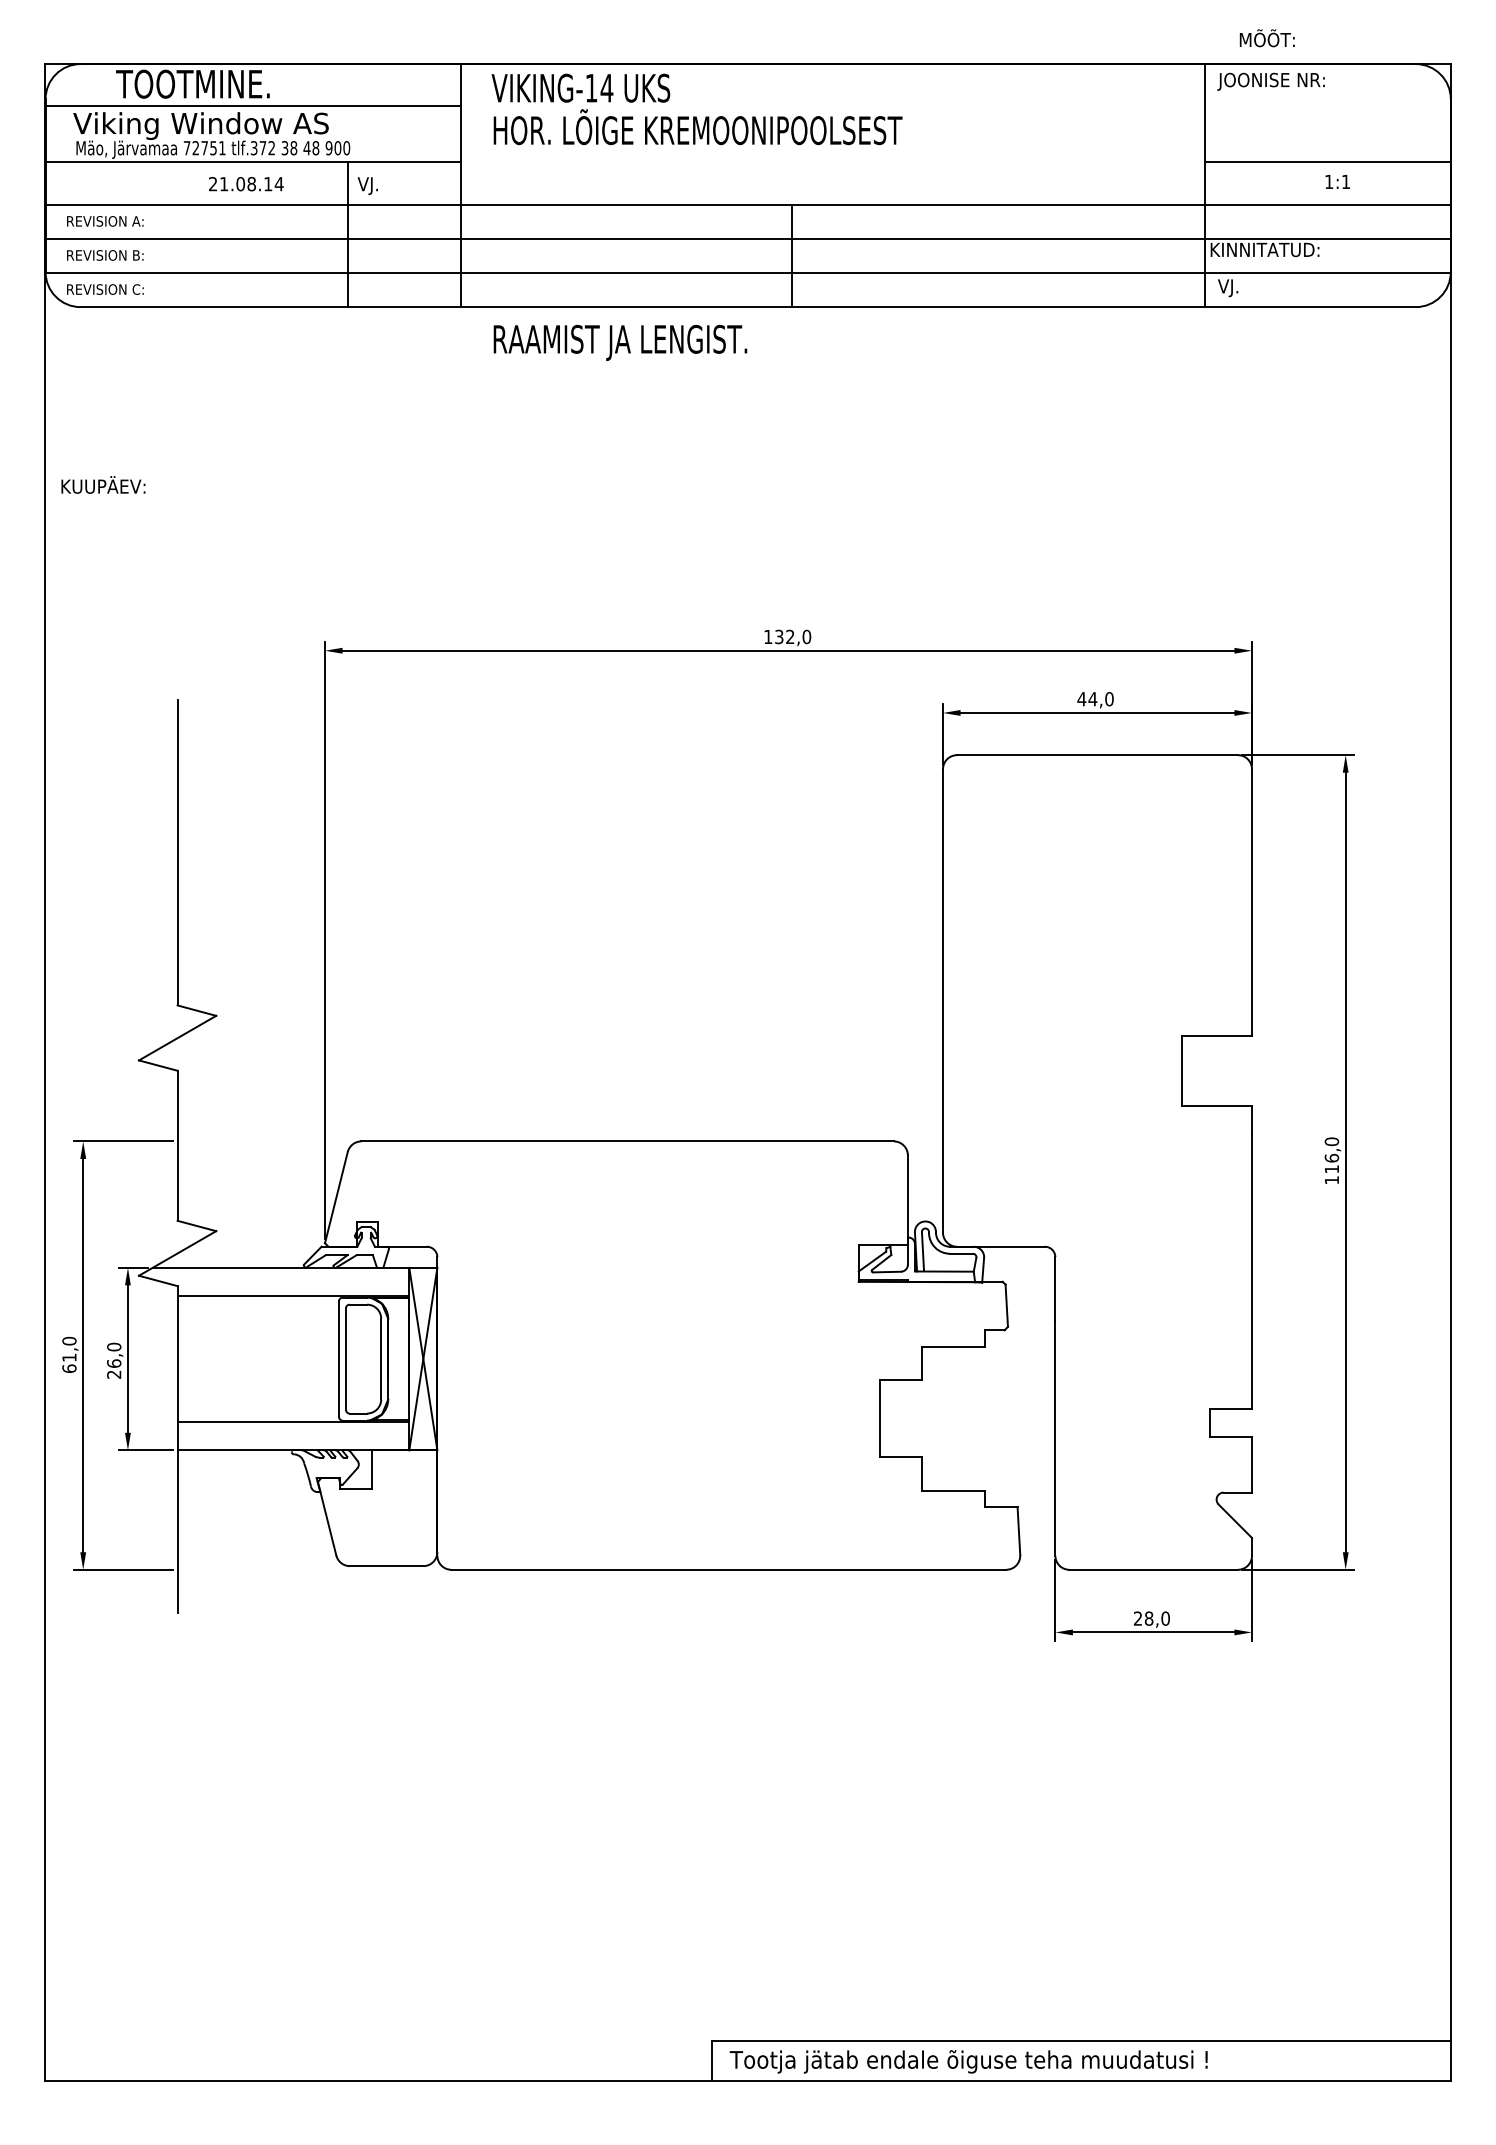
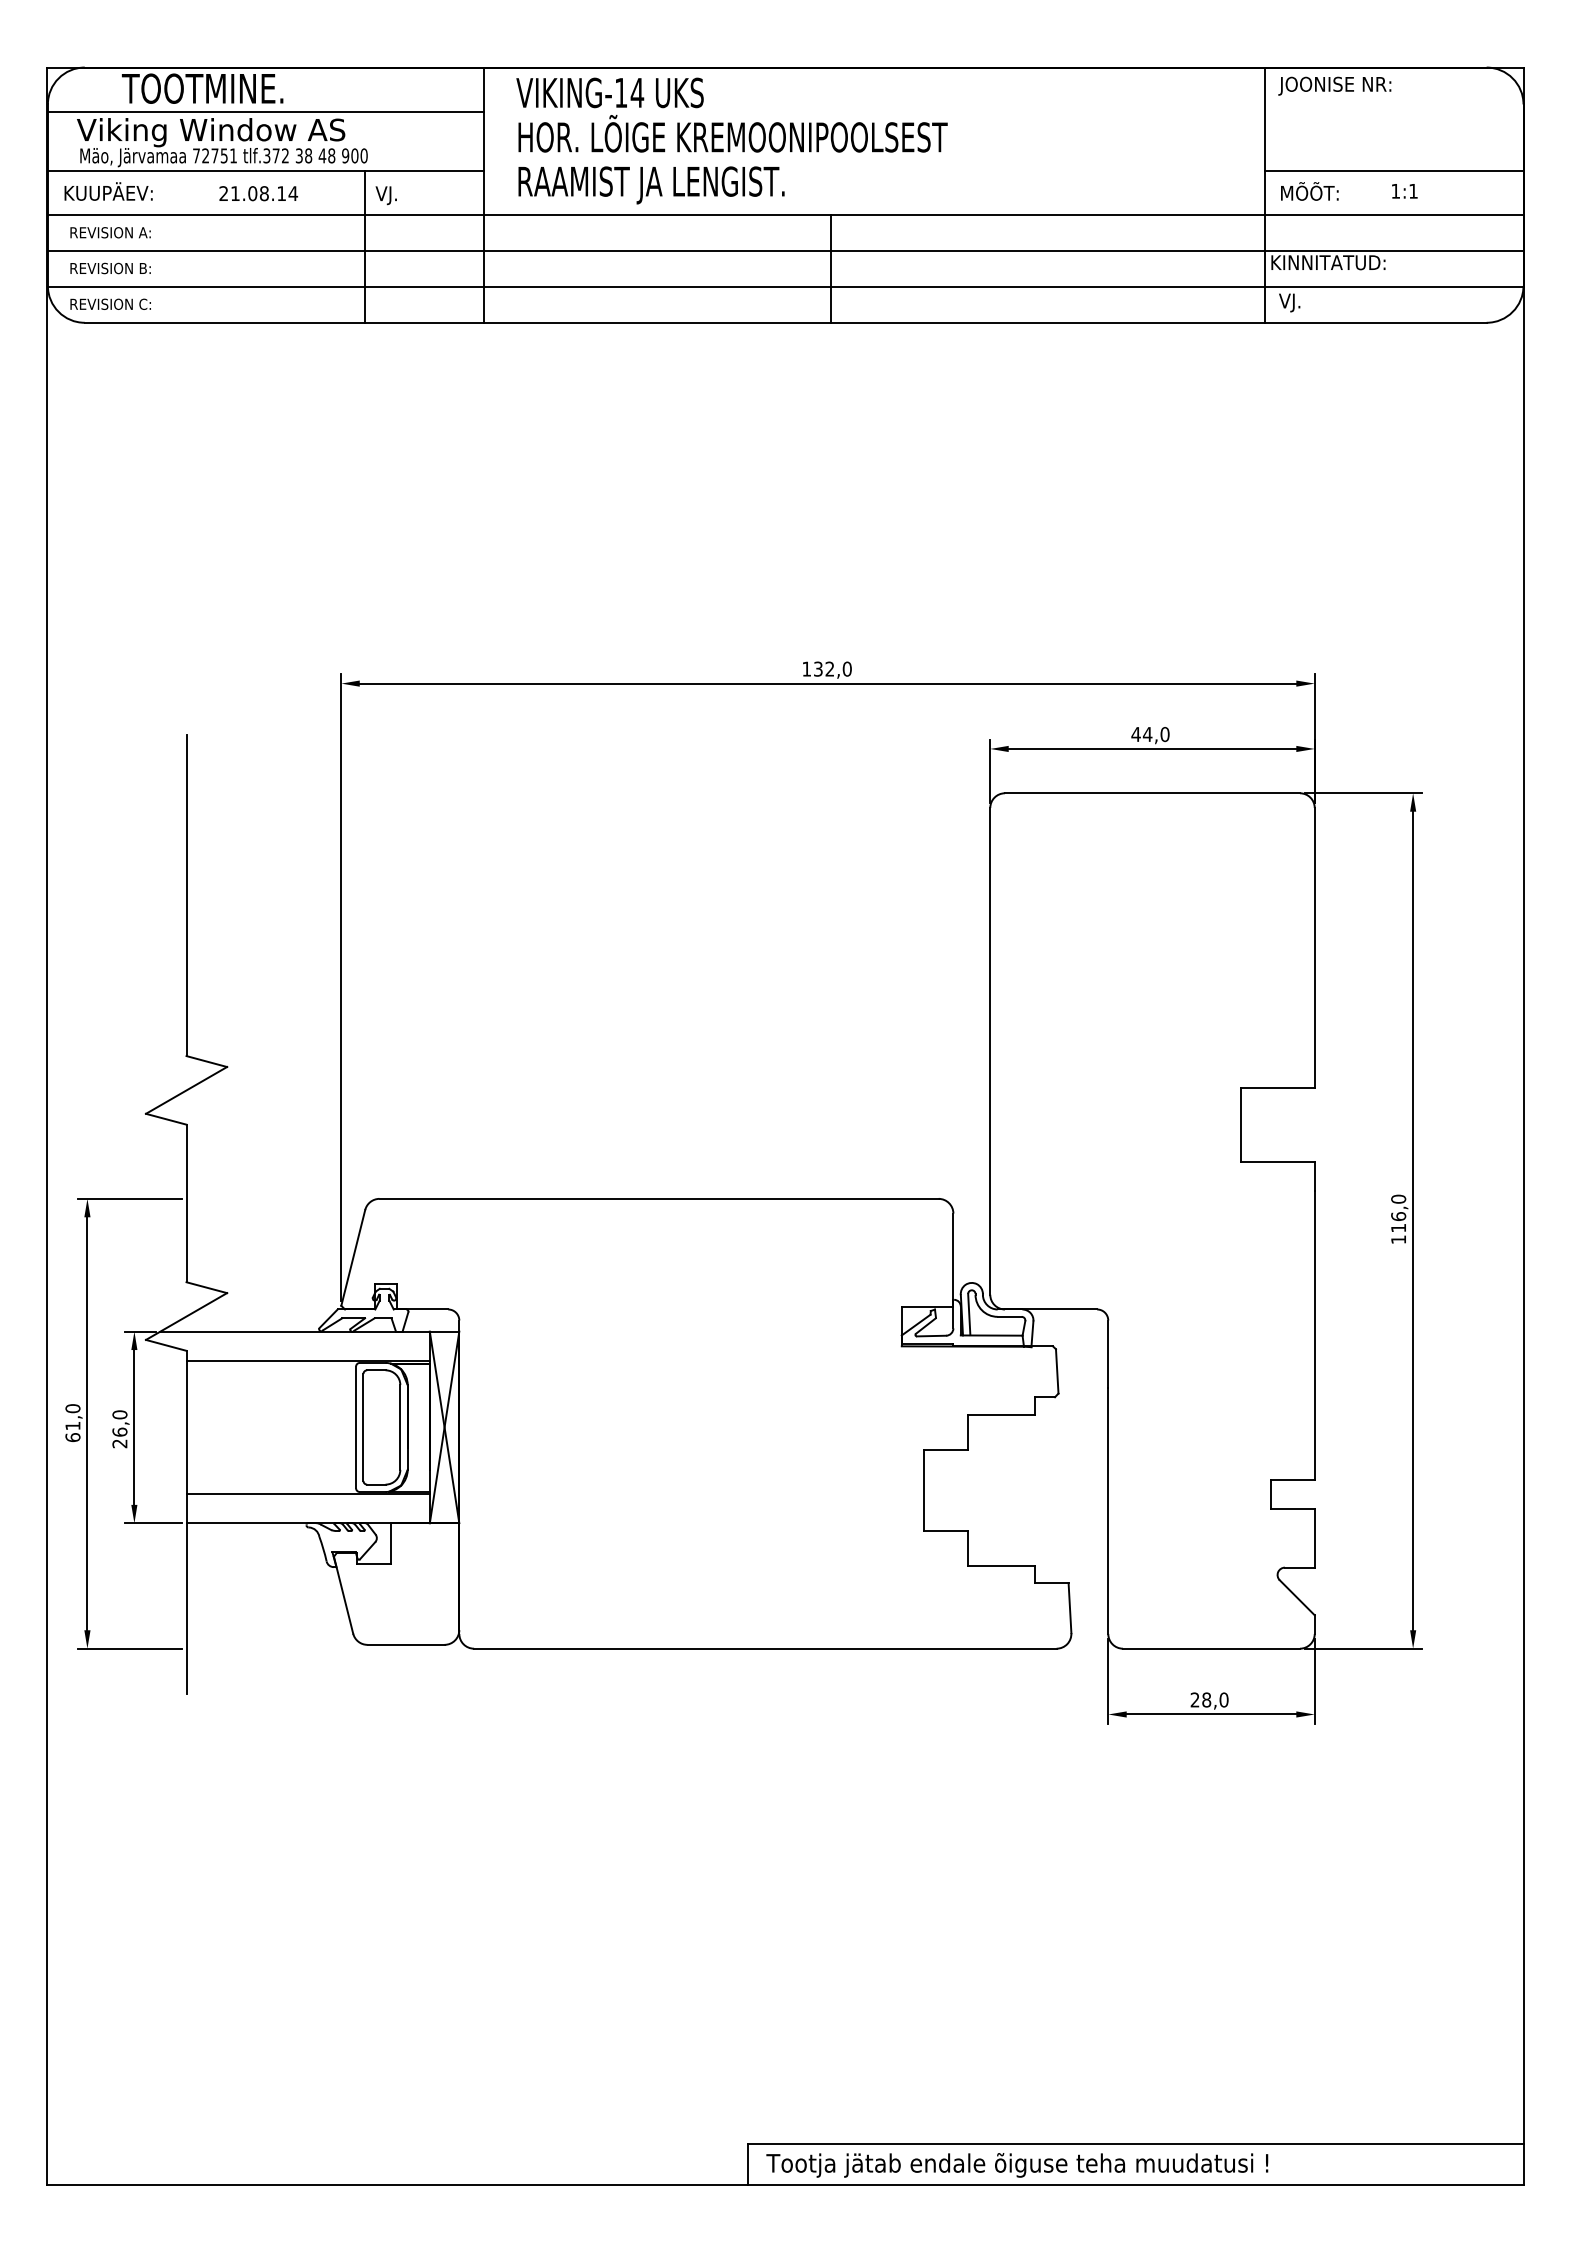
text: (1267, 38) -> (1309, 191), moved
text: (620, 343) -> (651, 185), moved
text: (103, 484) -> (108, 191), moved

